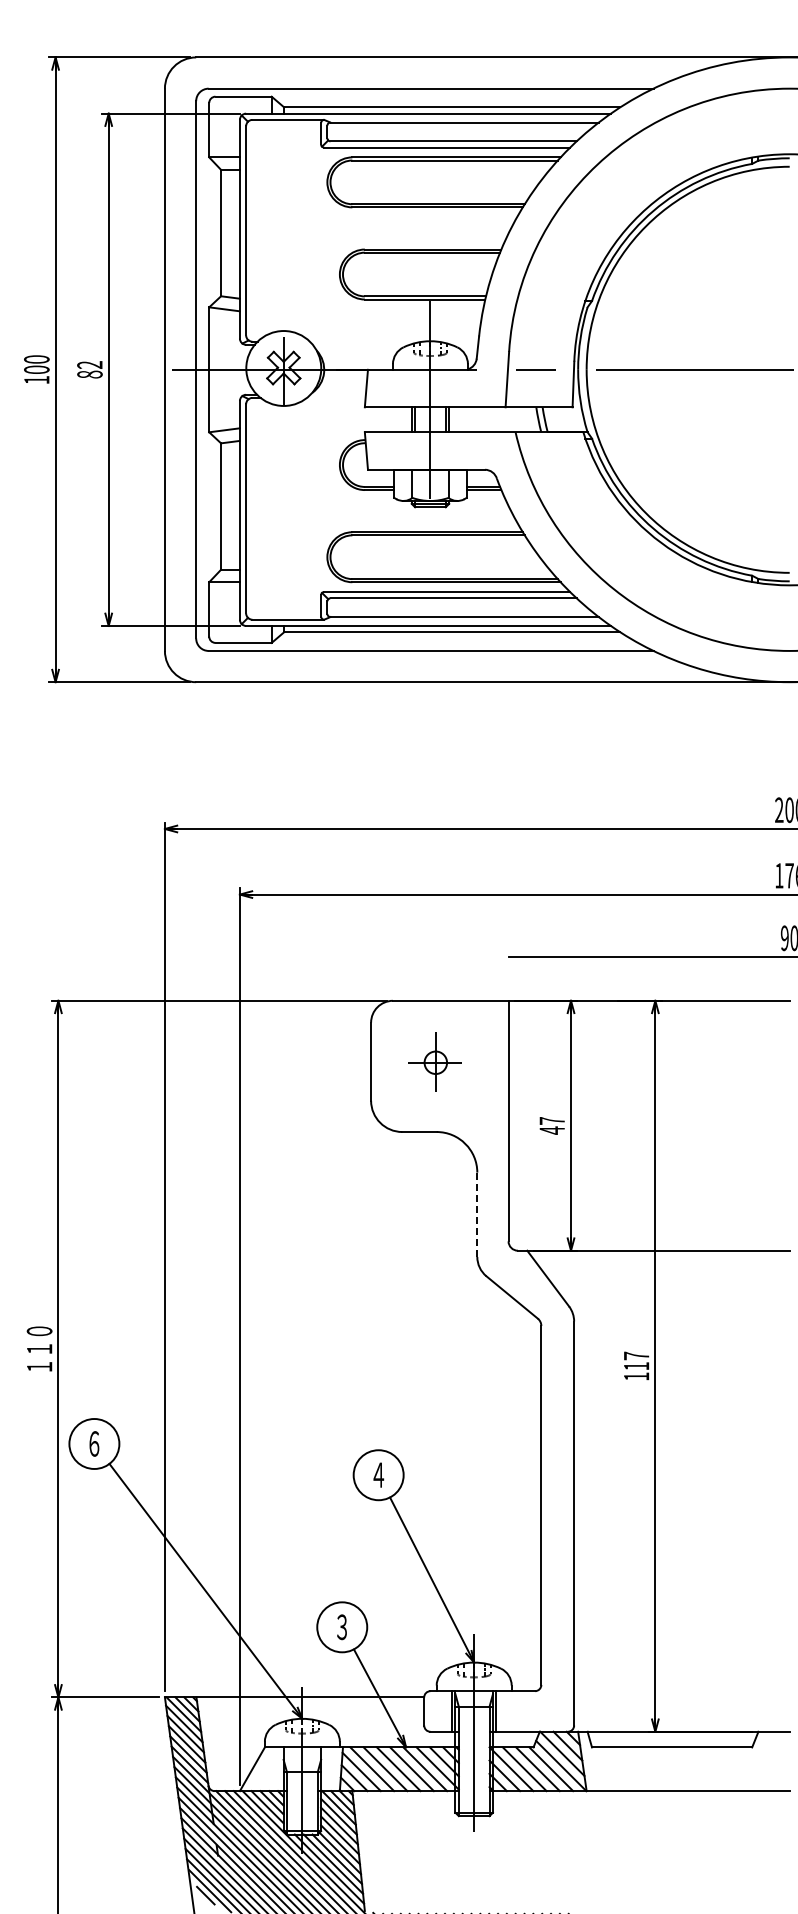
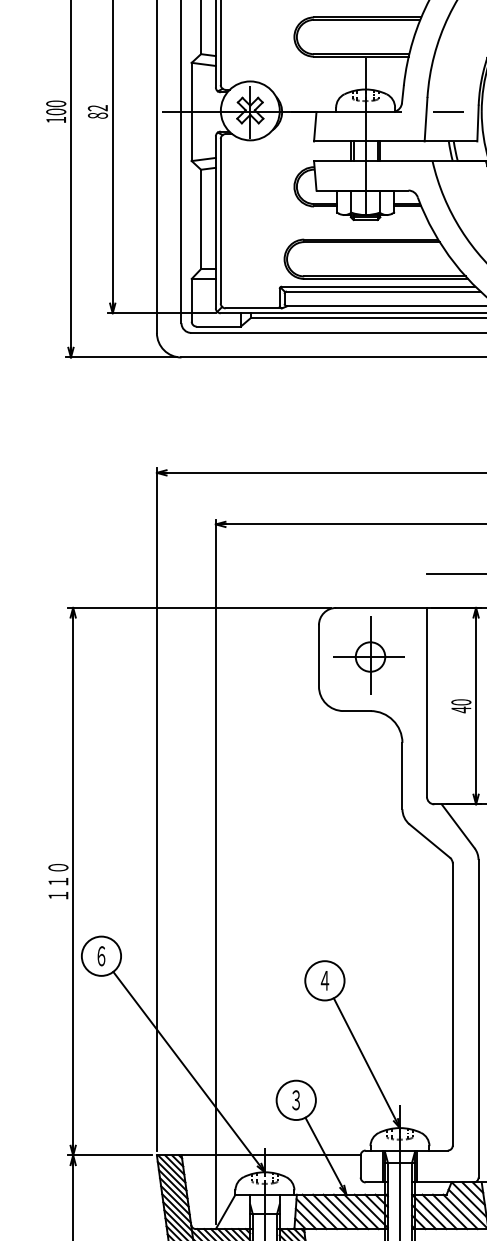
part: (434, 1061) -> (368, 655), size x1.67
text: (552, 1120) -> (461, 702), 47 -> 40
line: (477, 1214) -> (402, 775), dashed -> solid

